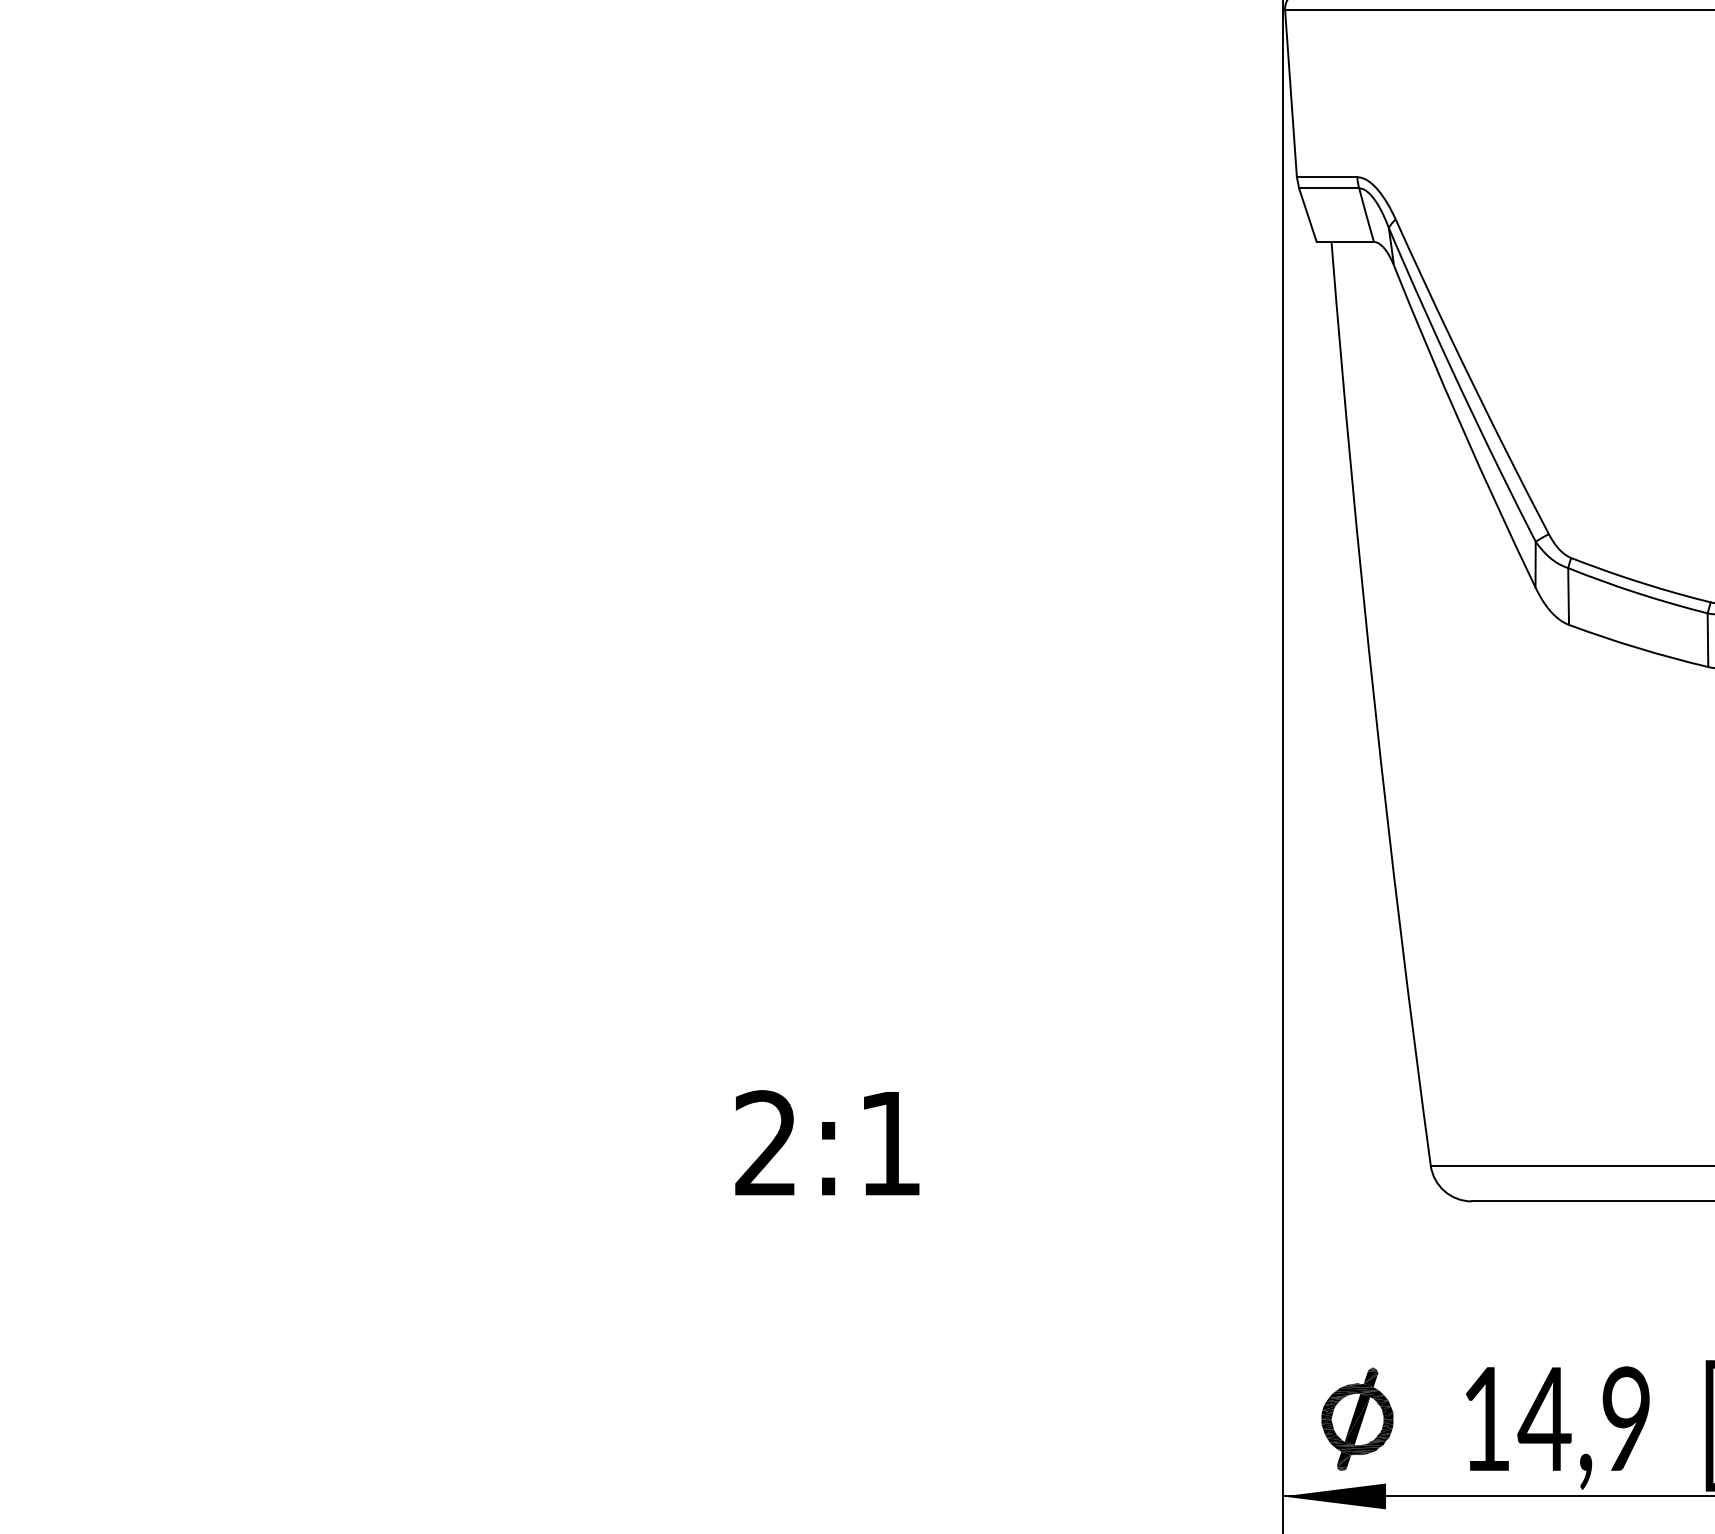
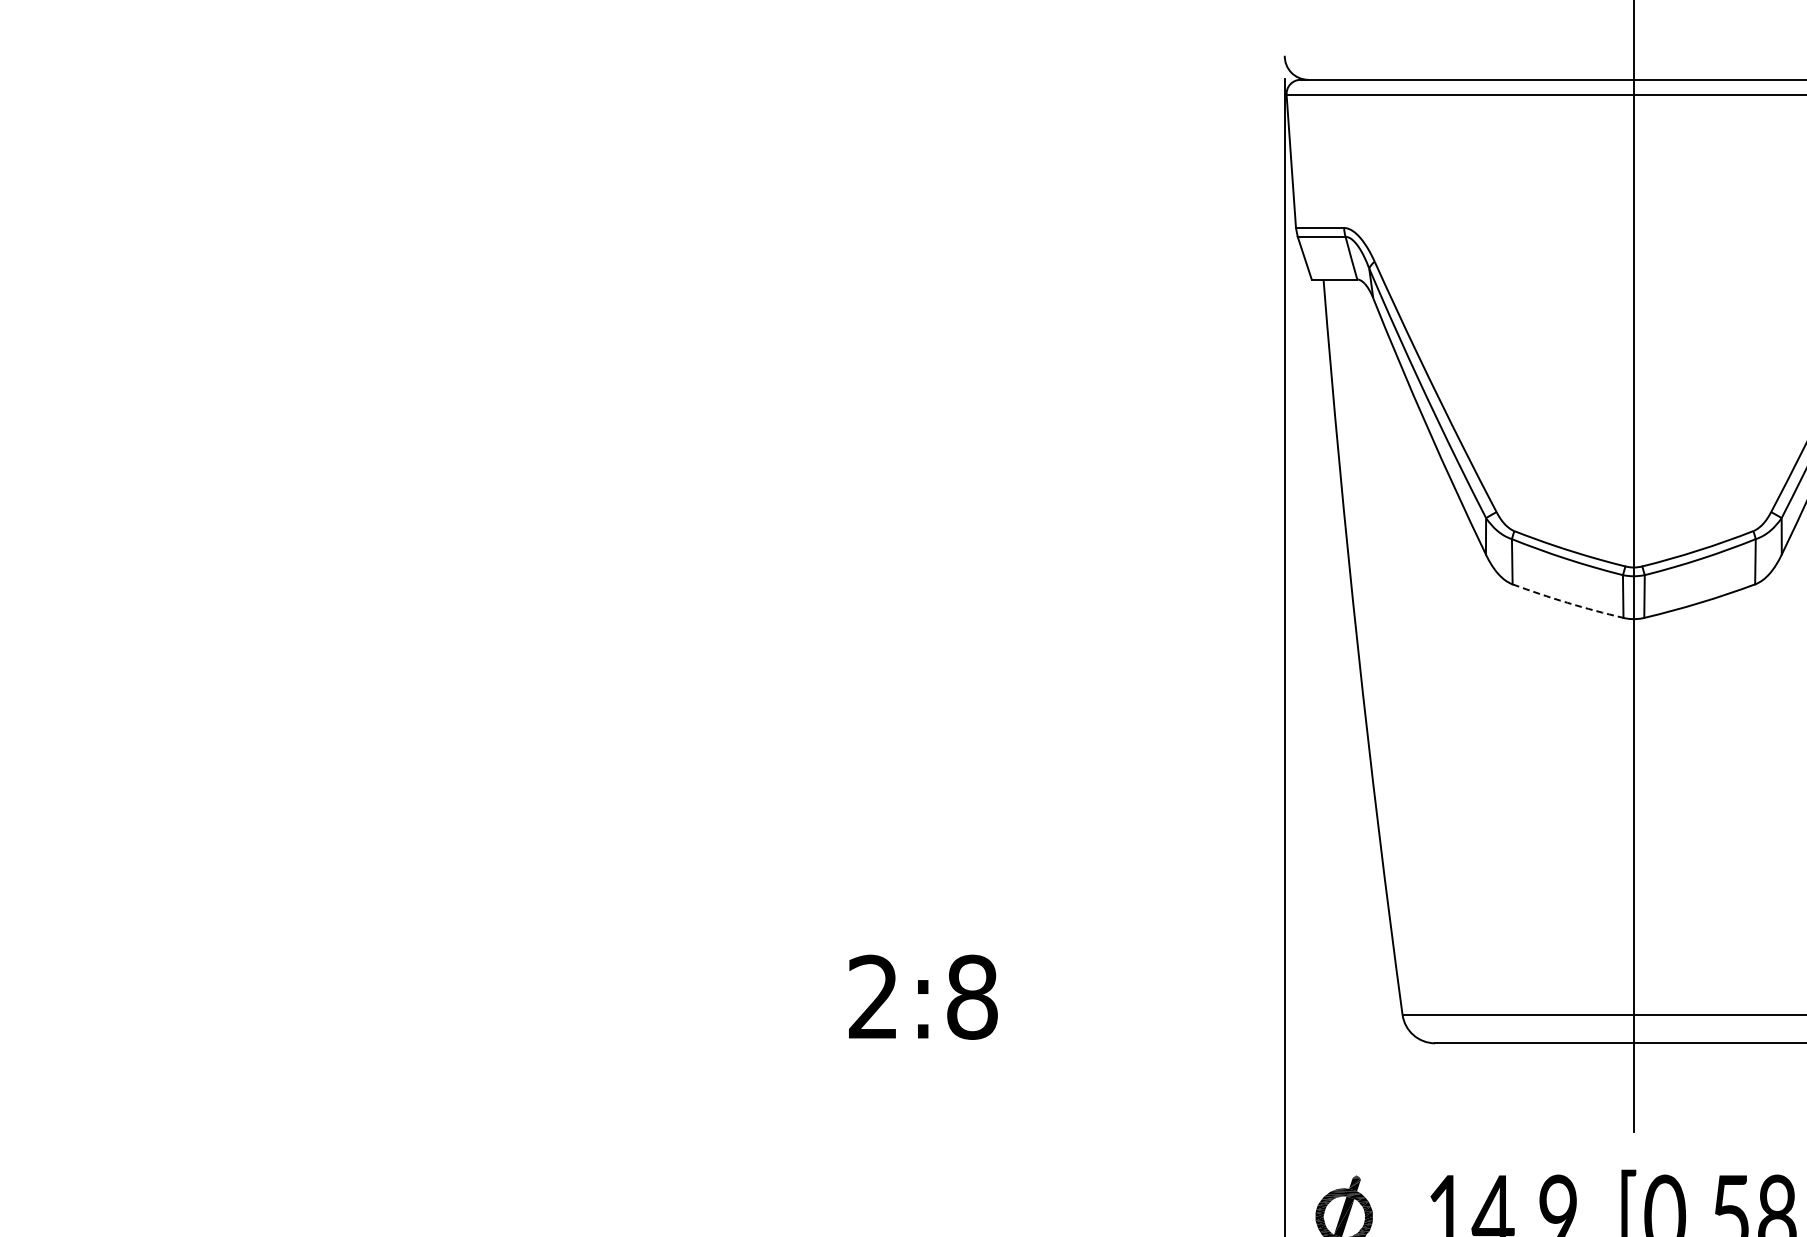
arc: (1637, 647) -> (1567, 602), solid -> dashed
text: (890, 1142) -> (972, 996), 2:1 -> 2:8

